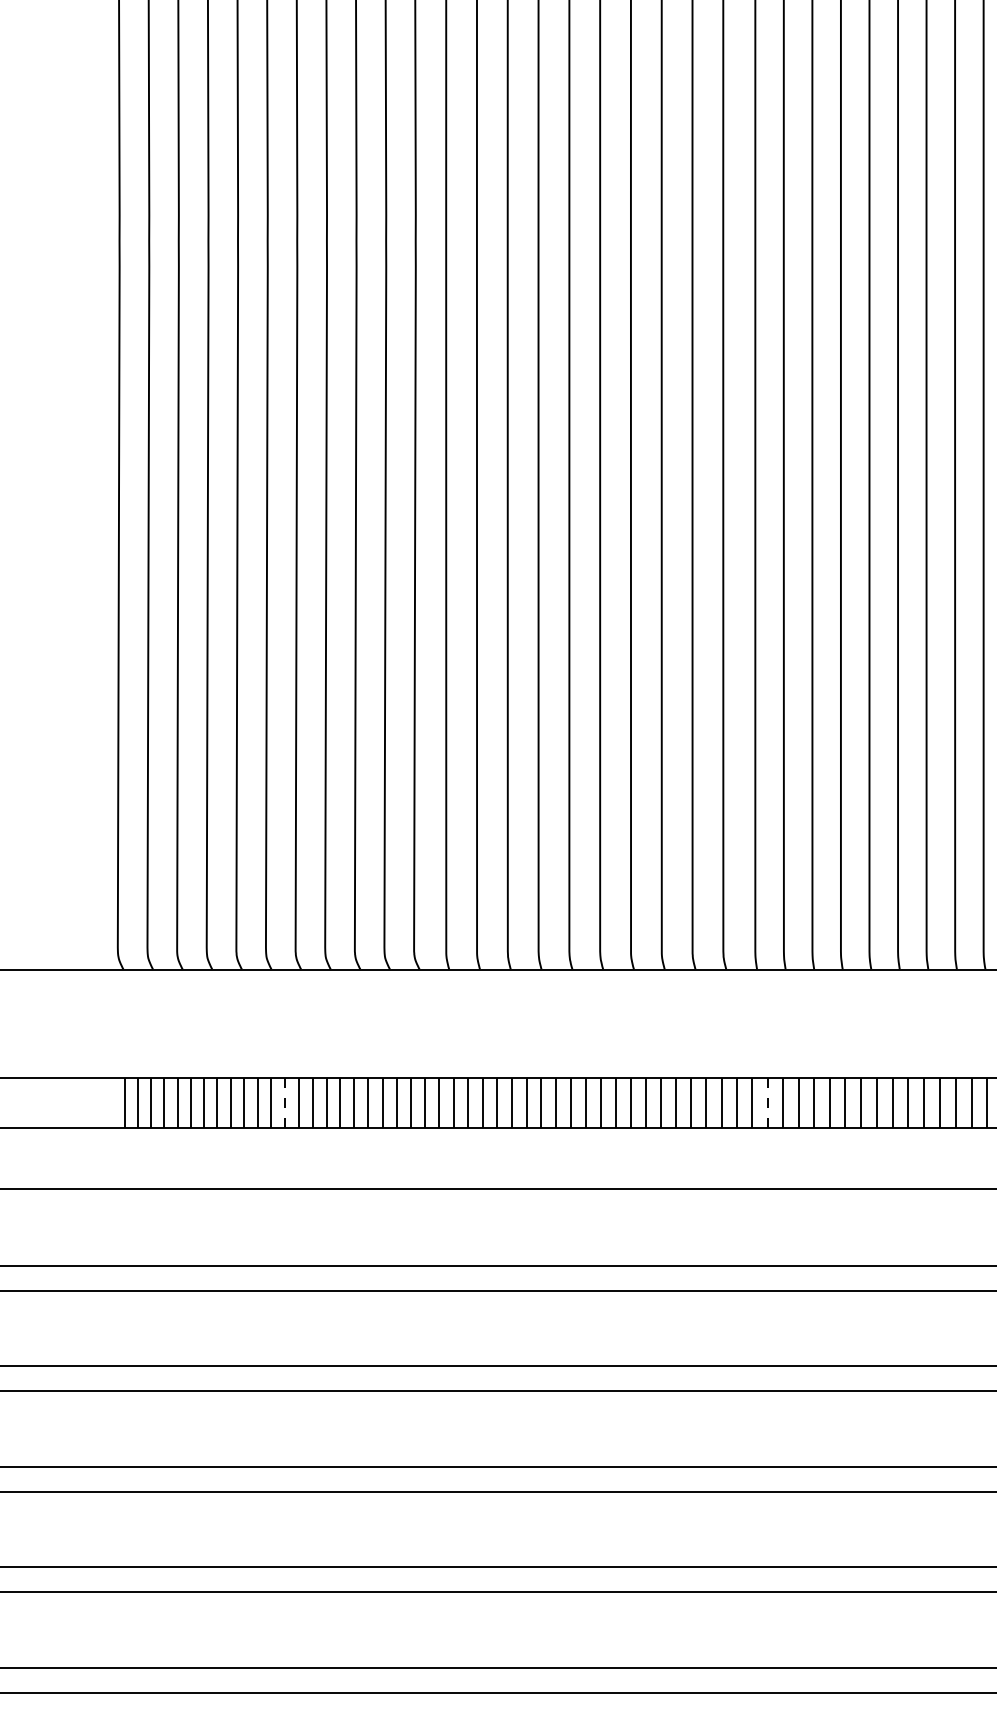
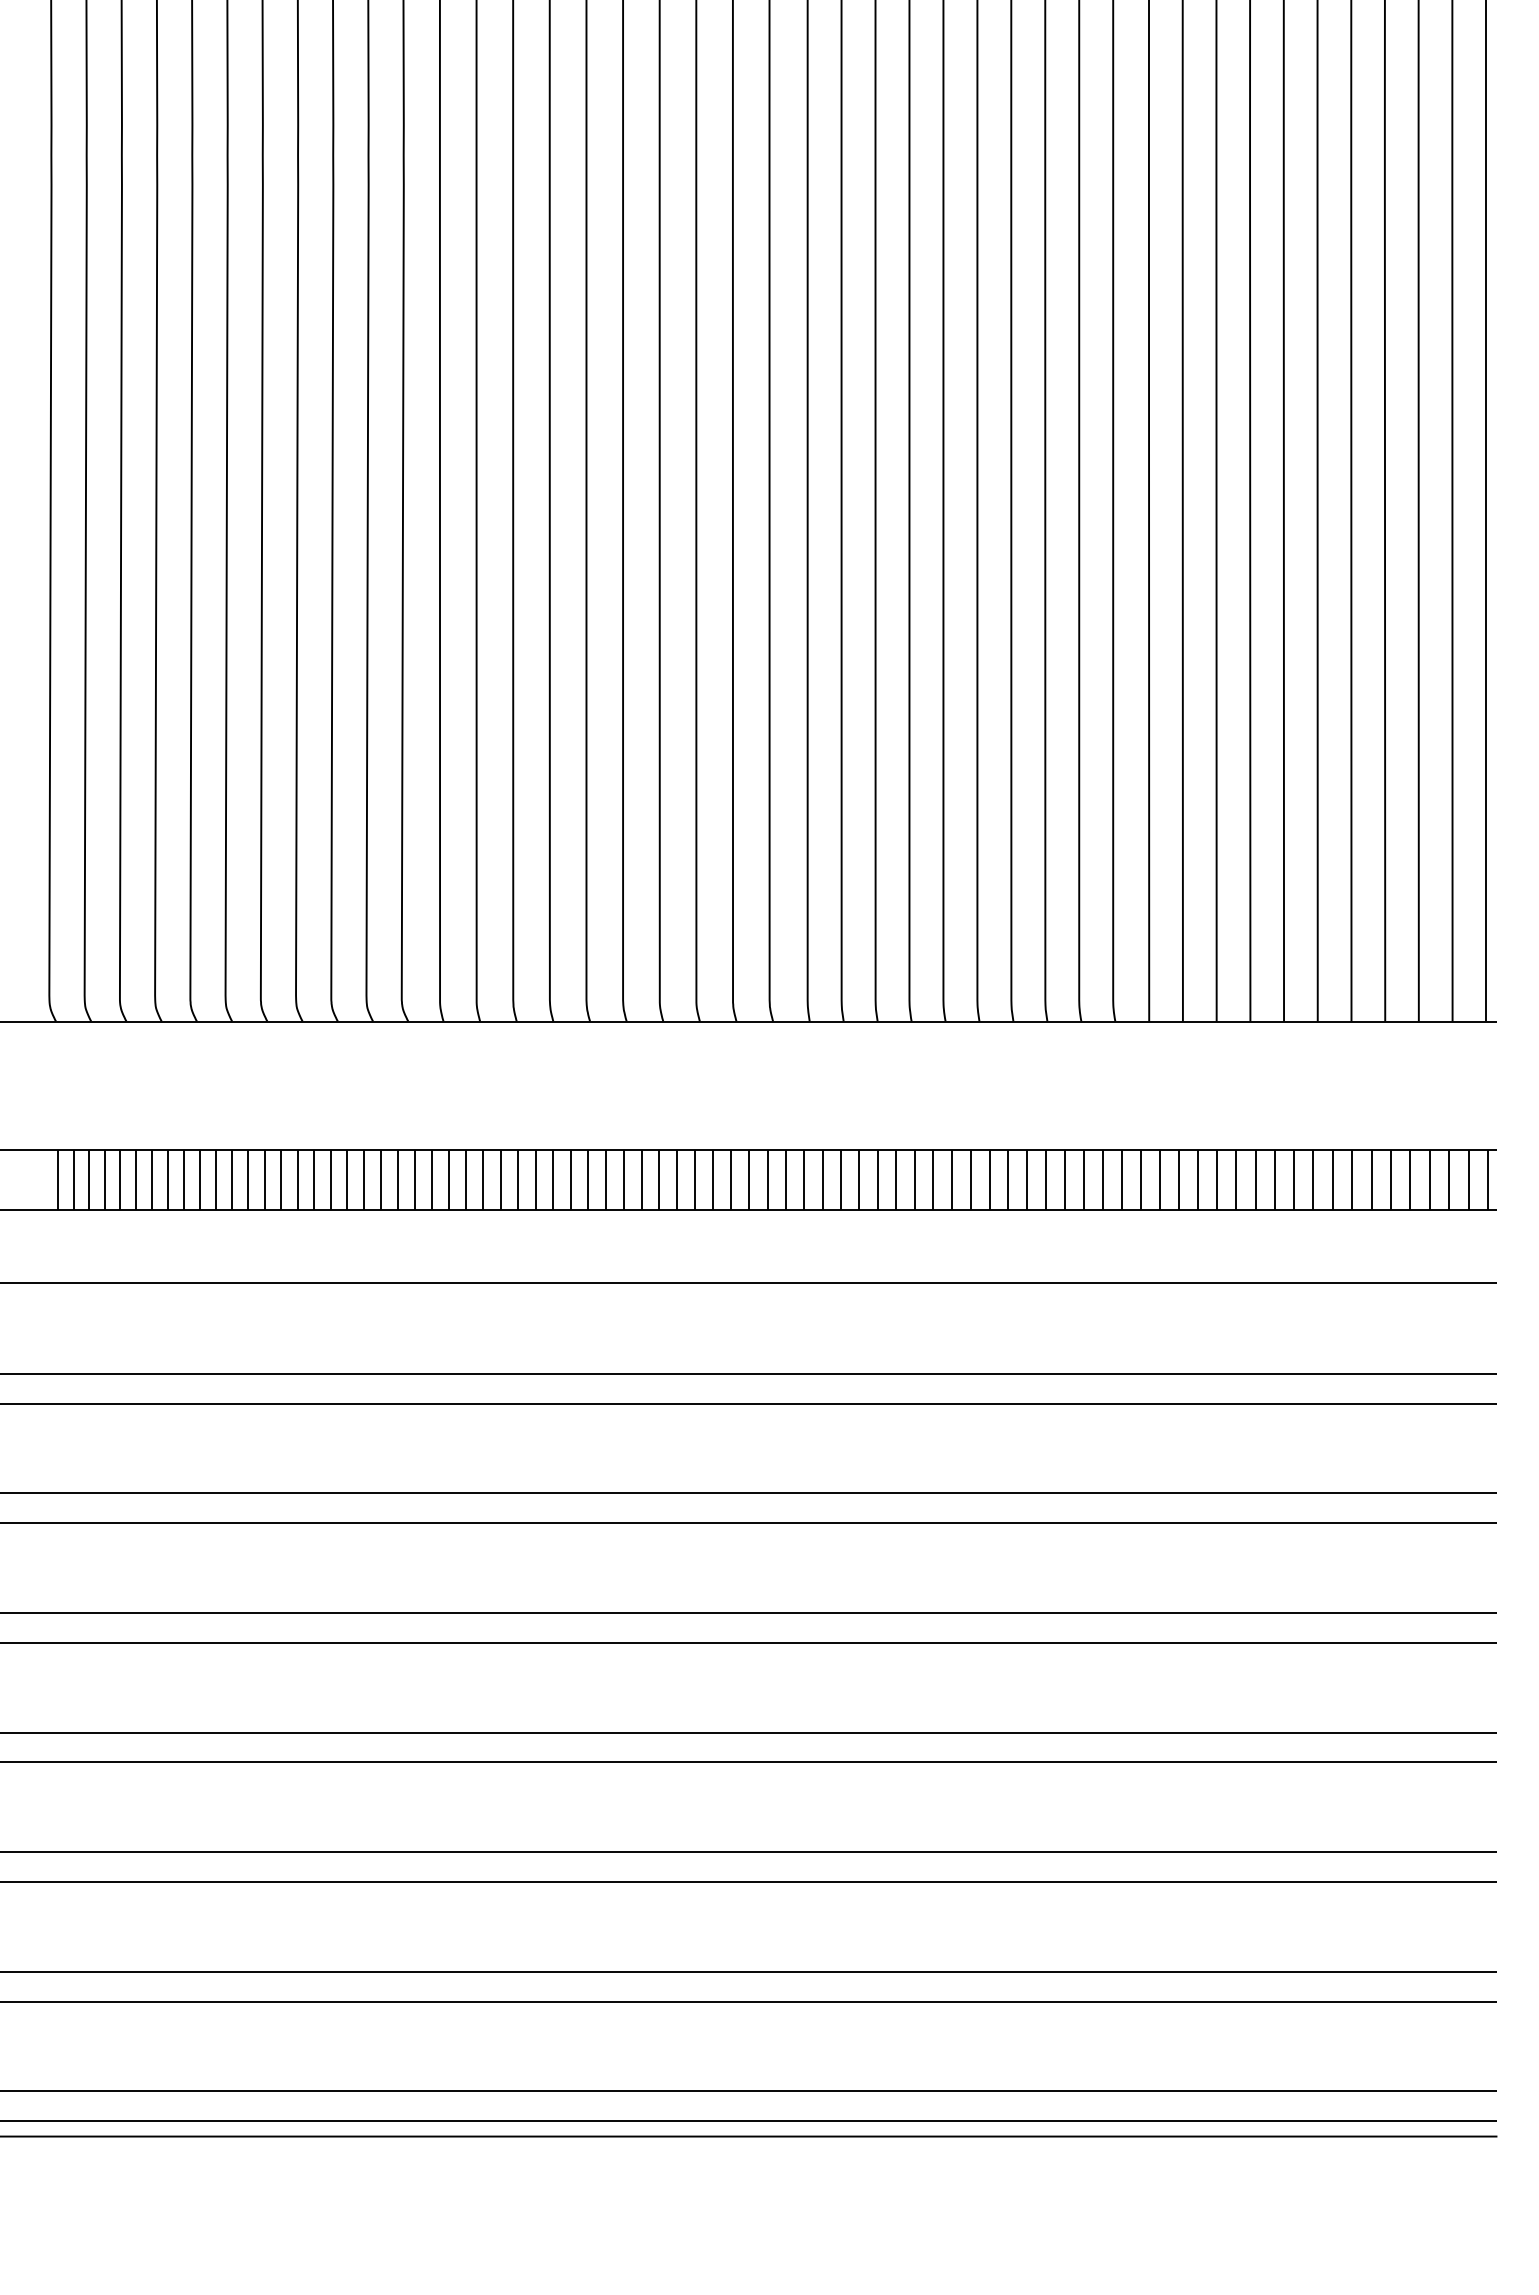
line: (285, 1103) -> (248, 1180), dashed -> solid
line: (767, 1103) -> (822, 1180), dashed -> solid

